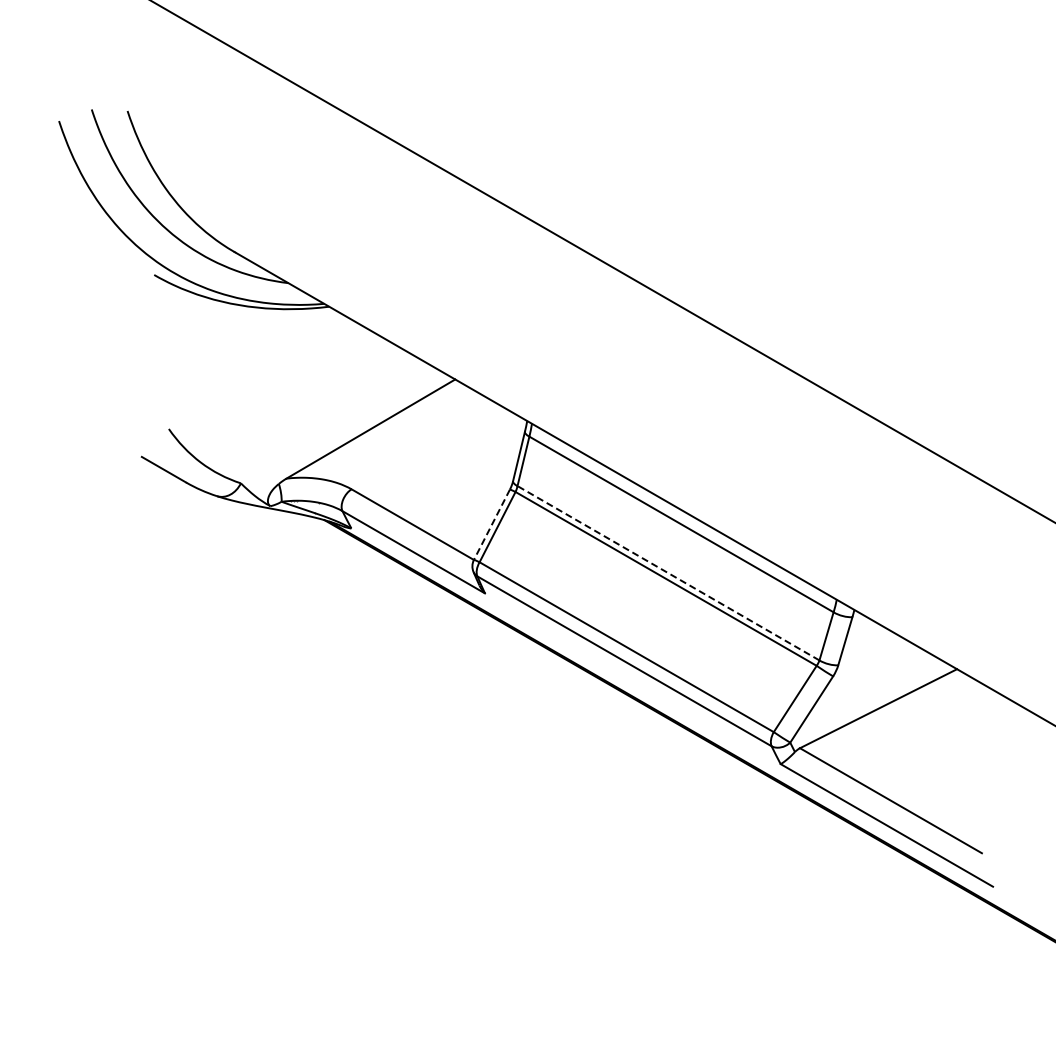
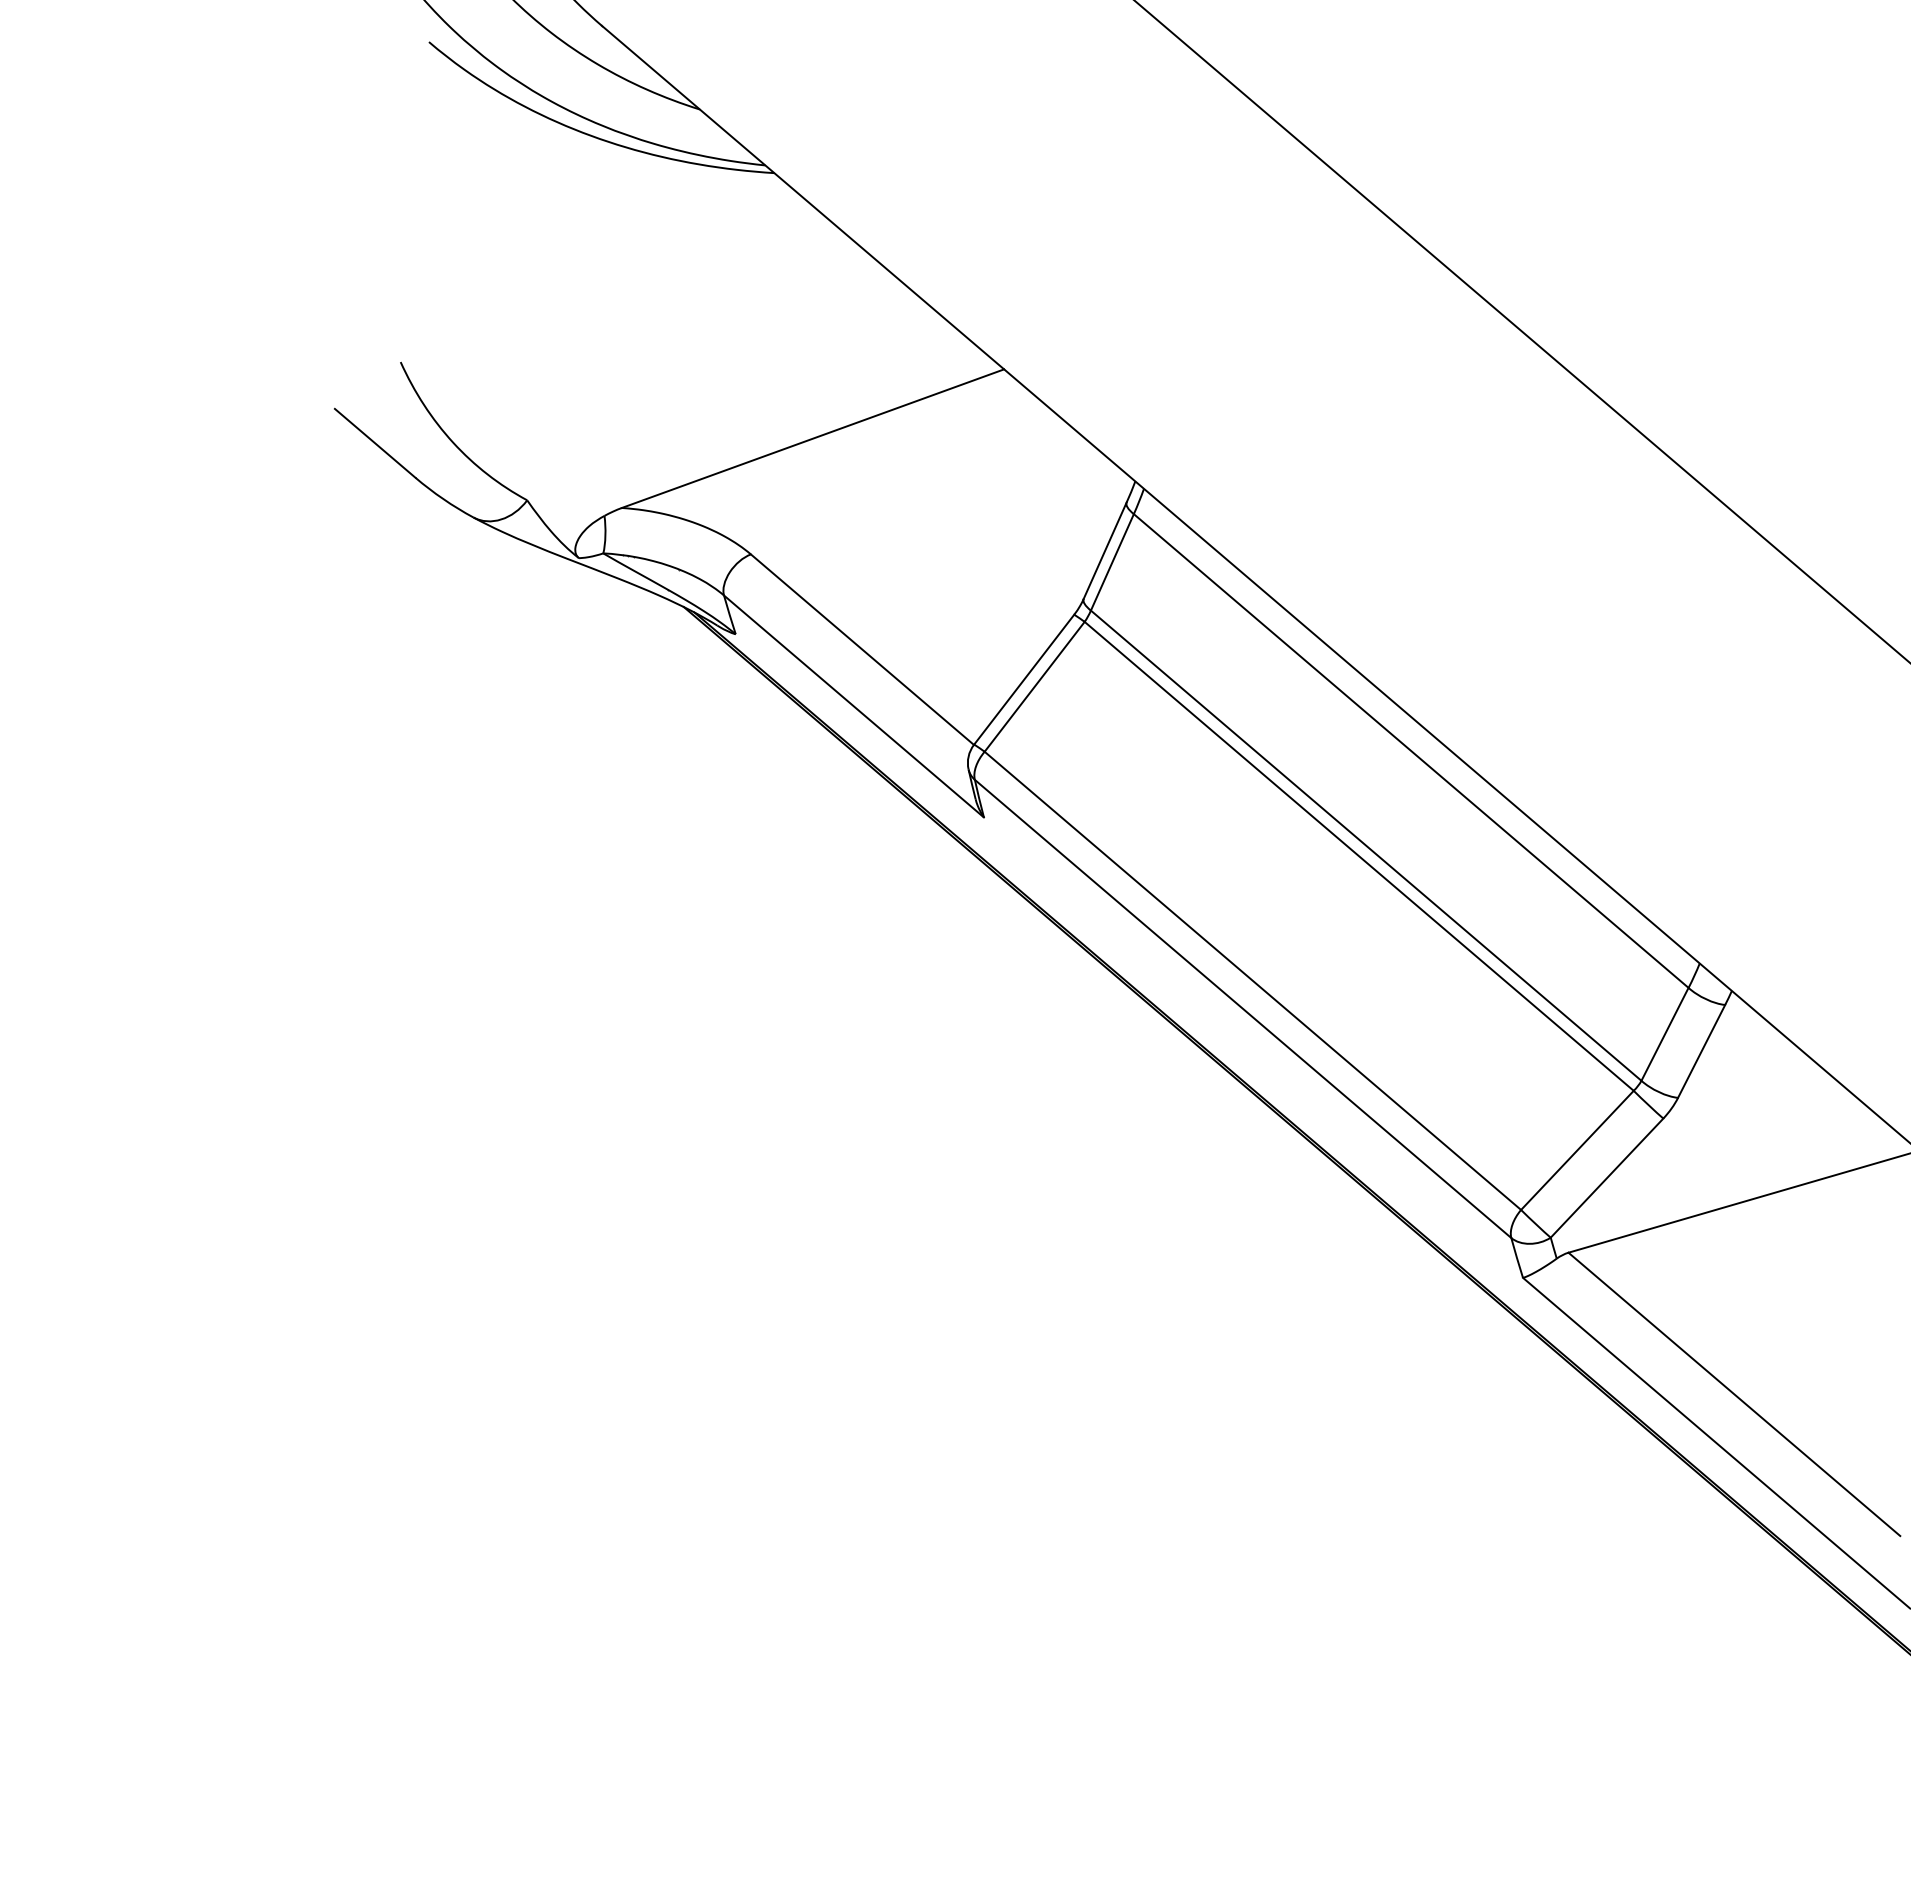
line: (491, 525) -> (1022, 681), dashed -> solid
line: (668, 573) -> (1366, 846), dashed -> solid

